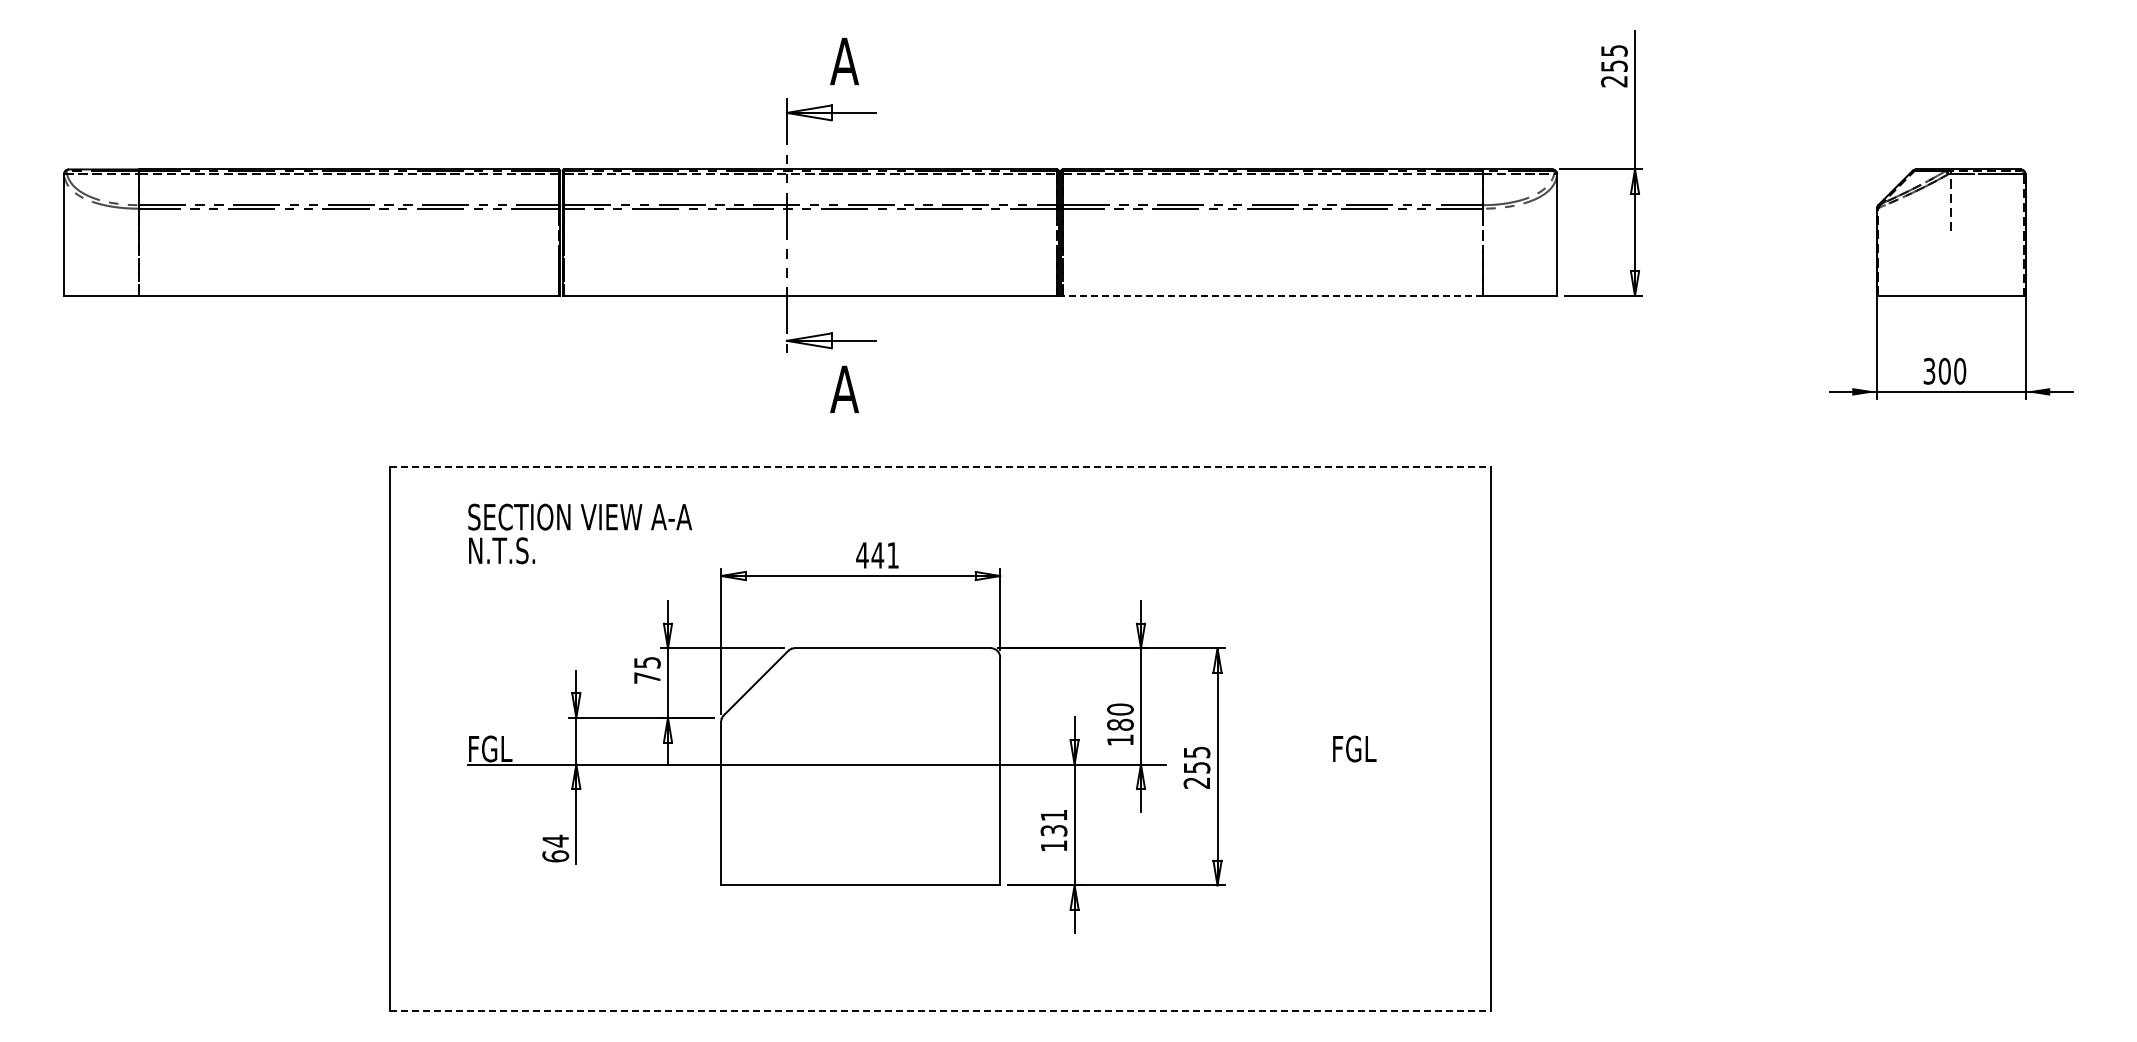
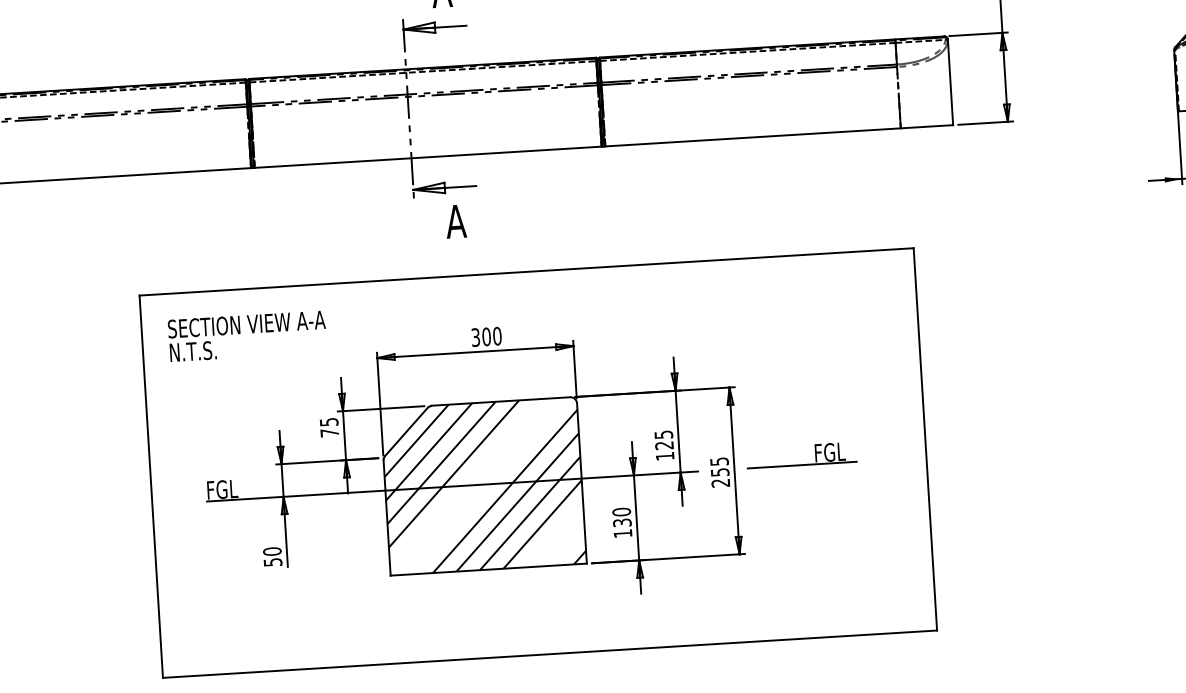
line: (1272, 295) -> (752, 137), dashed -> solid
line: (940, 466) -> (526, 271), dashed -> solid
text: (580, 533) -> (247, 335), moved
text: (877, 555) -> (486, 336), 441 -> 300
text: (1120, 716) -> (664, 439), 180 -> 125
line: (1313, 764) -> (801, 465), added
hatch: (860, 766) -> (483, 486), added
text: (1053, 815) -> (621, 512), 131 -> 130
text: (555, 848) -> (272, 556), 64 -> 50
line: (940, 1010) -> (550, 654), dashed -> solid

